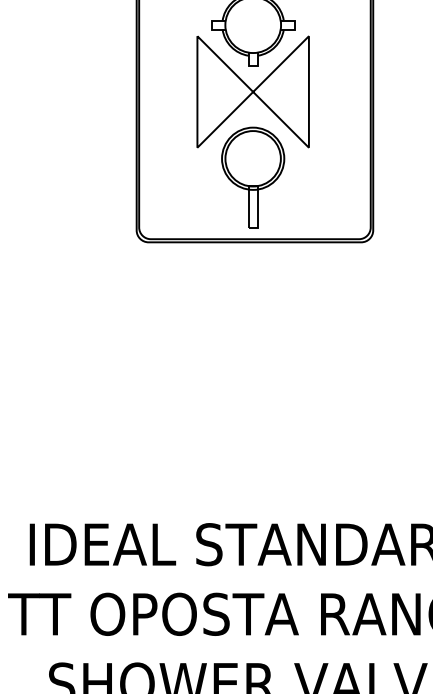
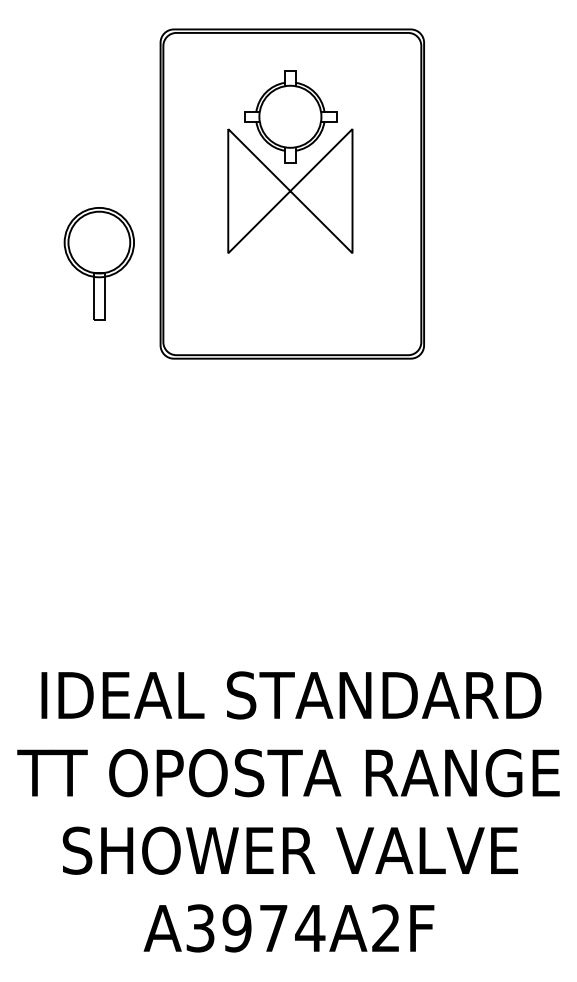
part: (252, 177) -> (98, 263), moved

